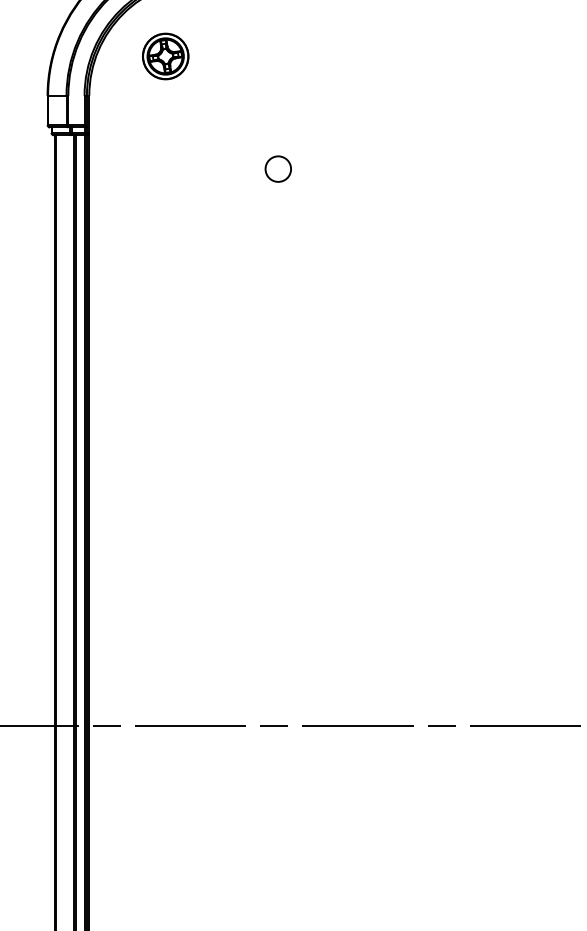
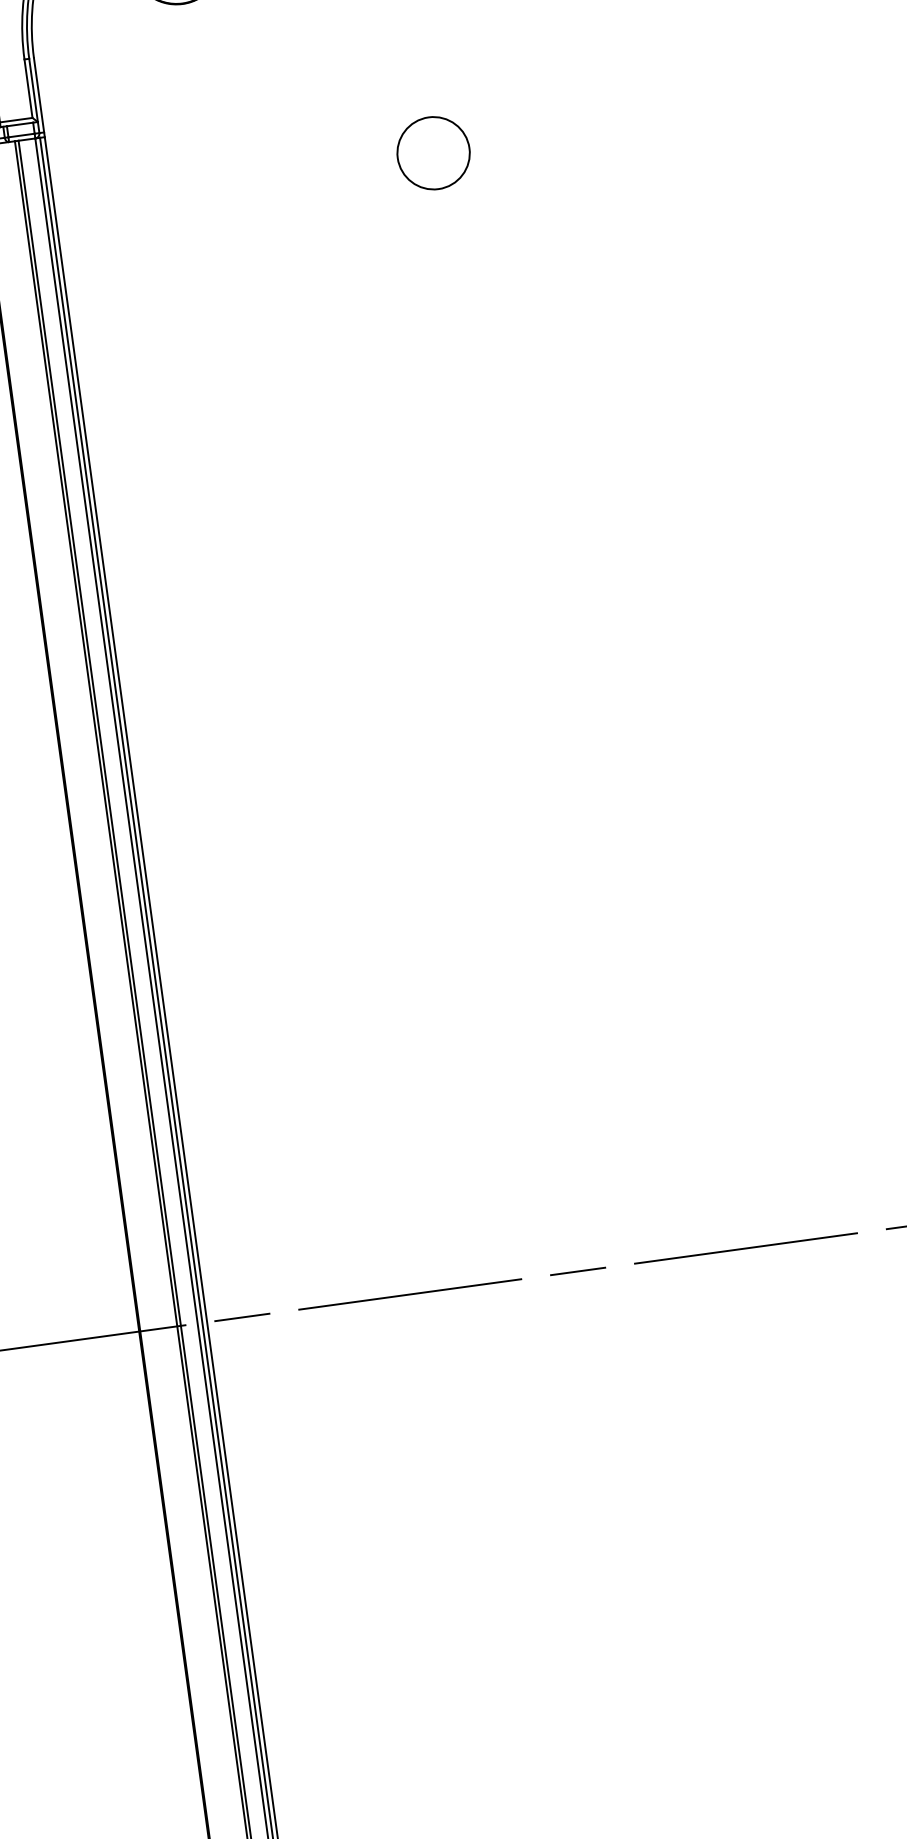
circle: (277, 168) -> (431, 152), size x1.4

